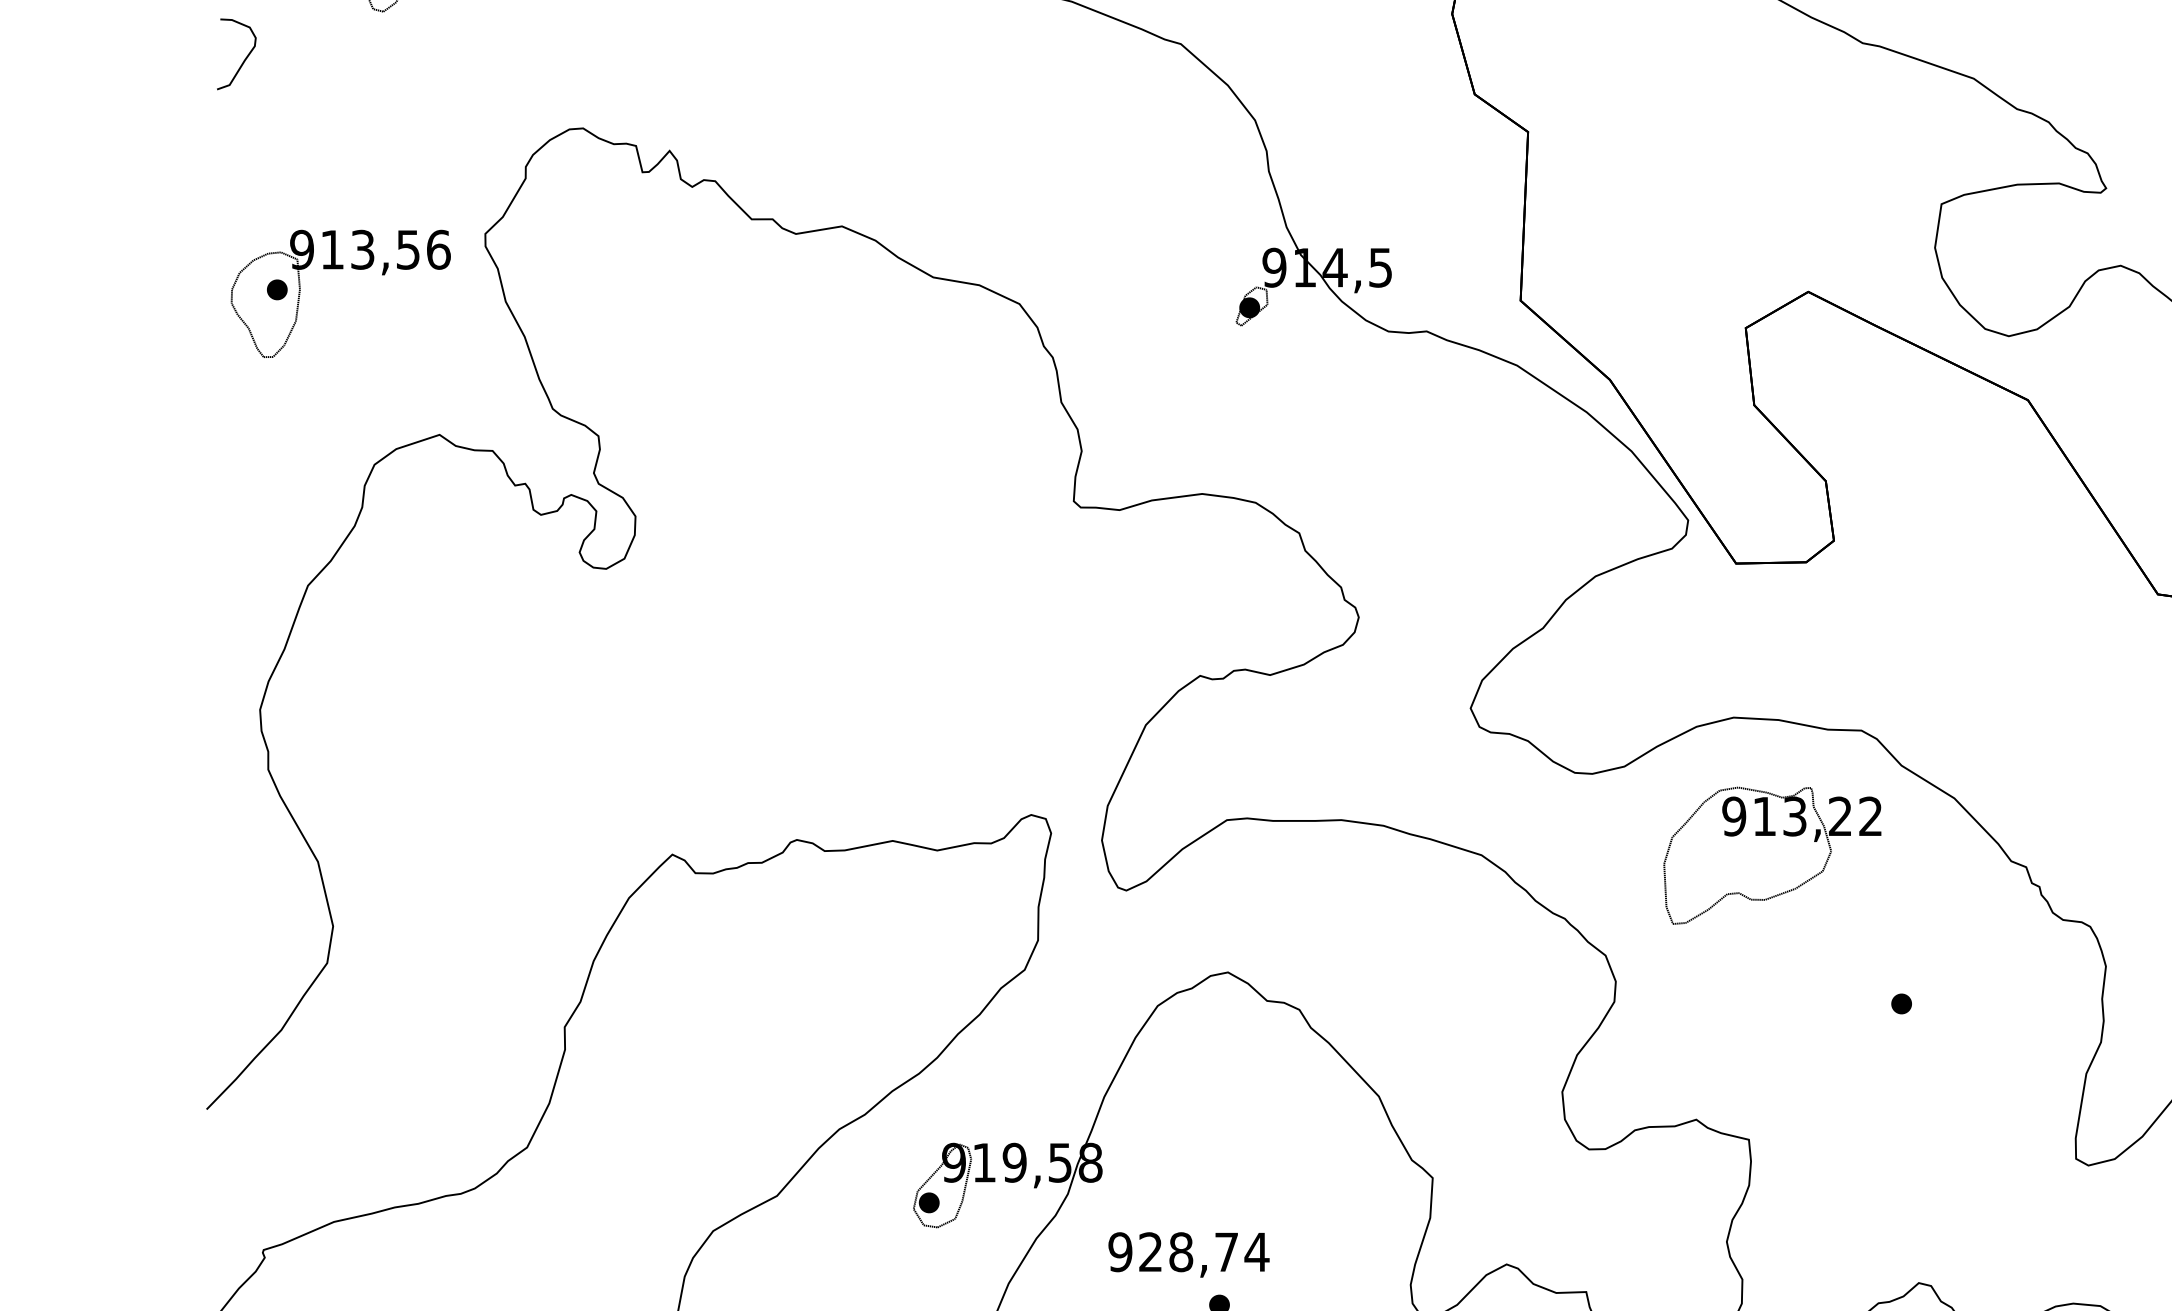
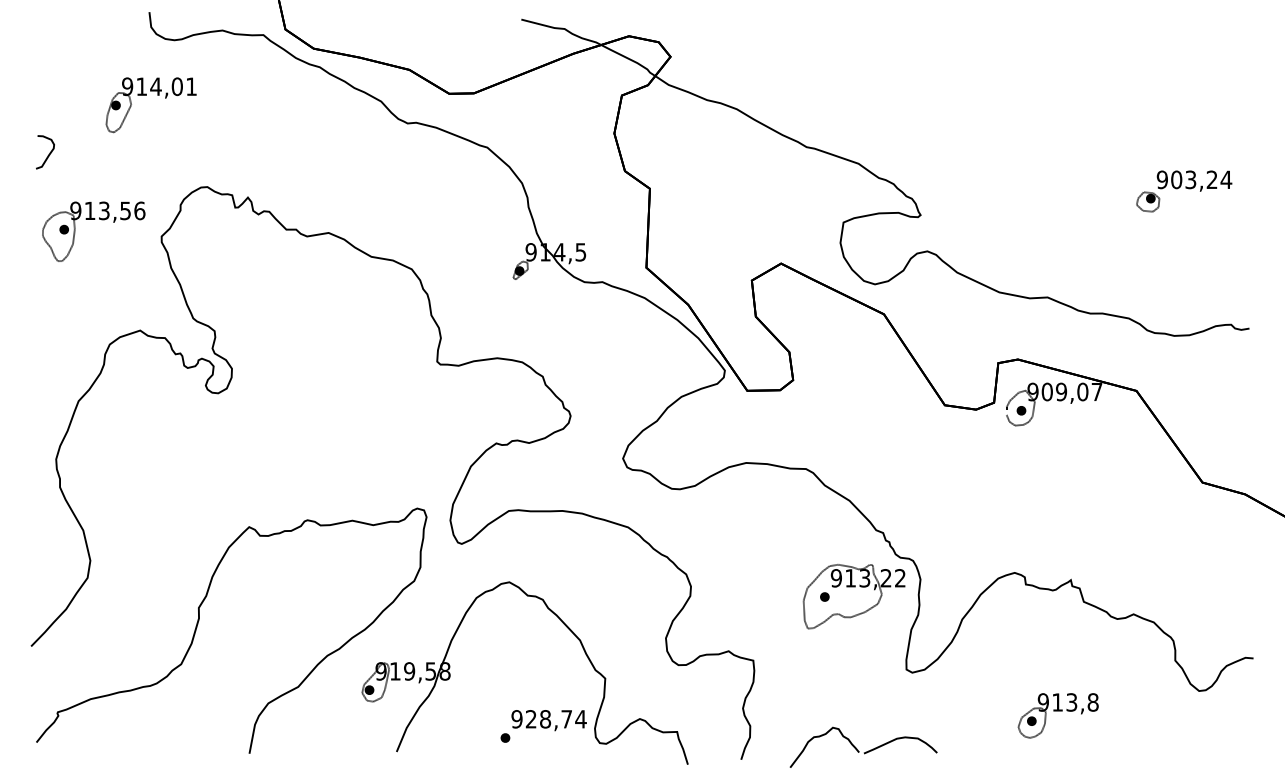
part: (339, 268) -> (93, 219), moved
part: (1770, 855) -> (853, 596), moved
text: (1187, 1254) -> (548, 720), moved

